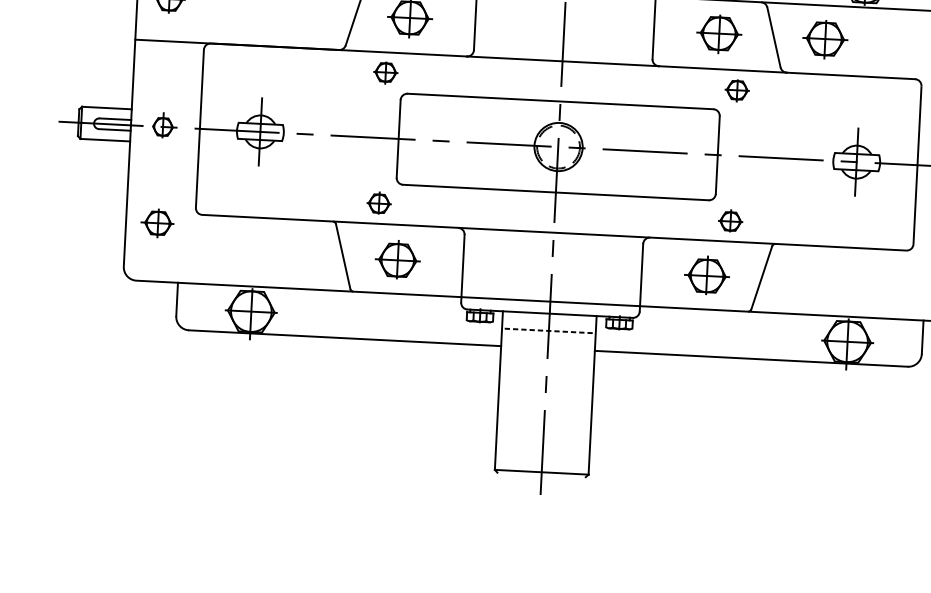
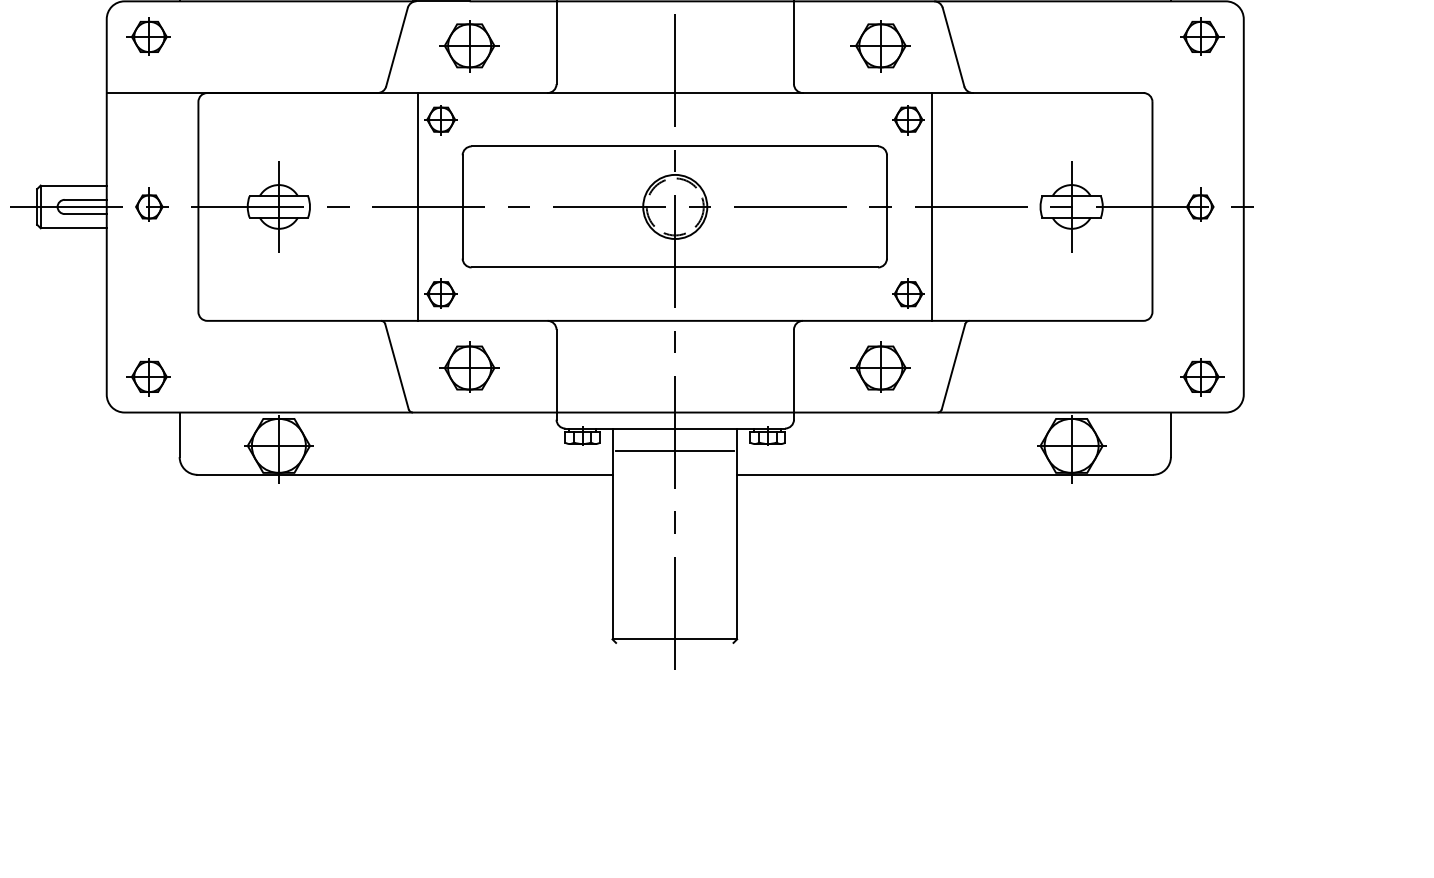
part: (825, 39) -> (1021, 46), removed
line: (365, 136) -> (418, 206), added
line: (752, 156) -> (932, 206), added
part: (157, 223) -> (148, 377), moved
line: (548, 330) -> (674, 451), dashed -> solid

